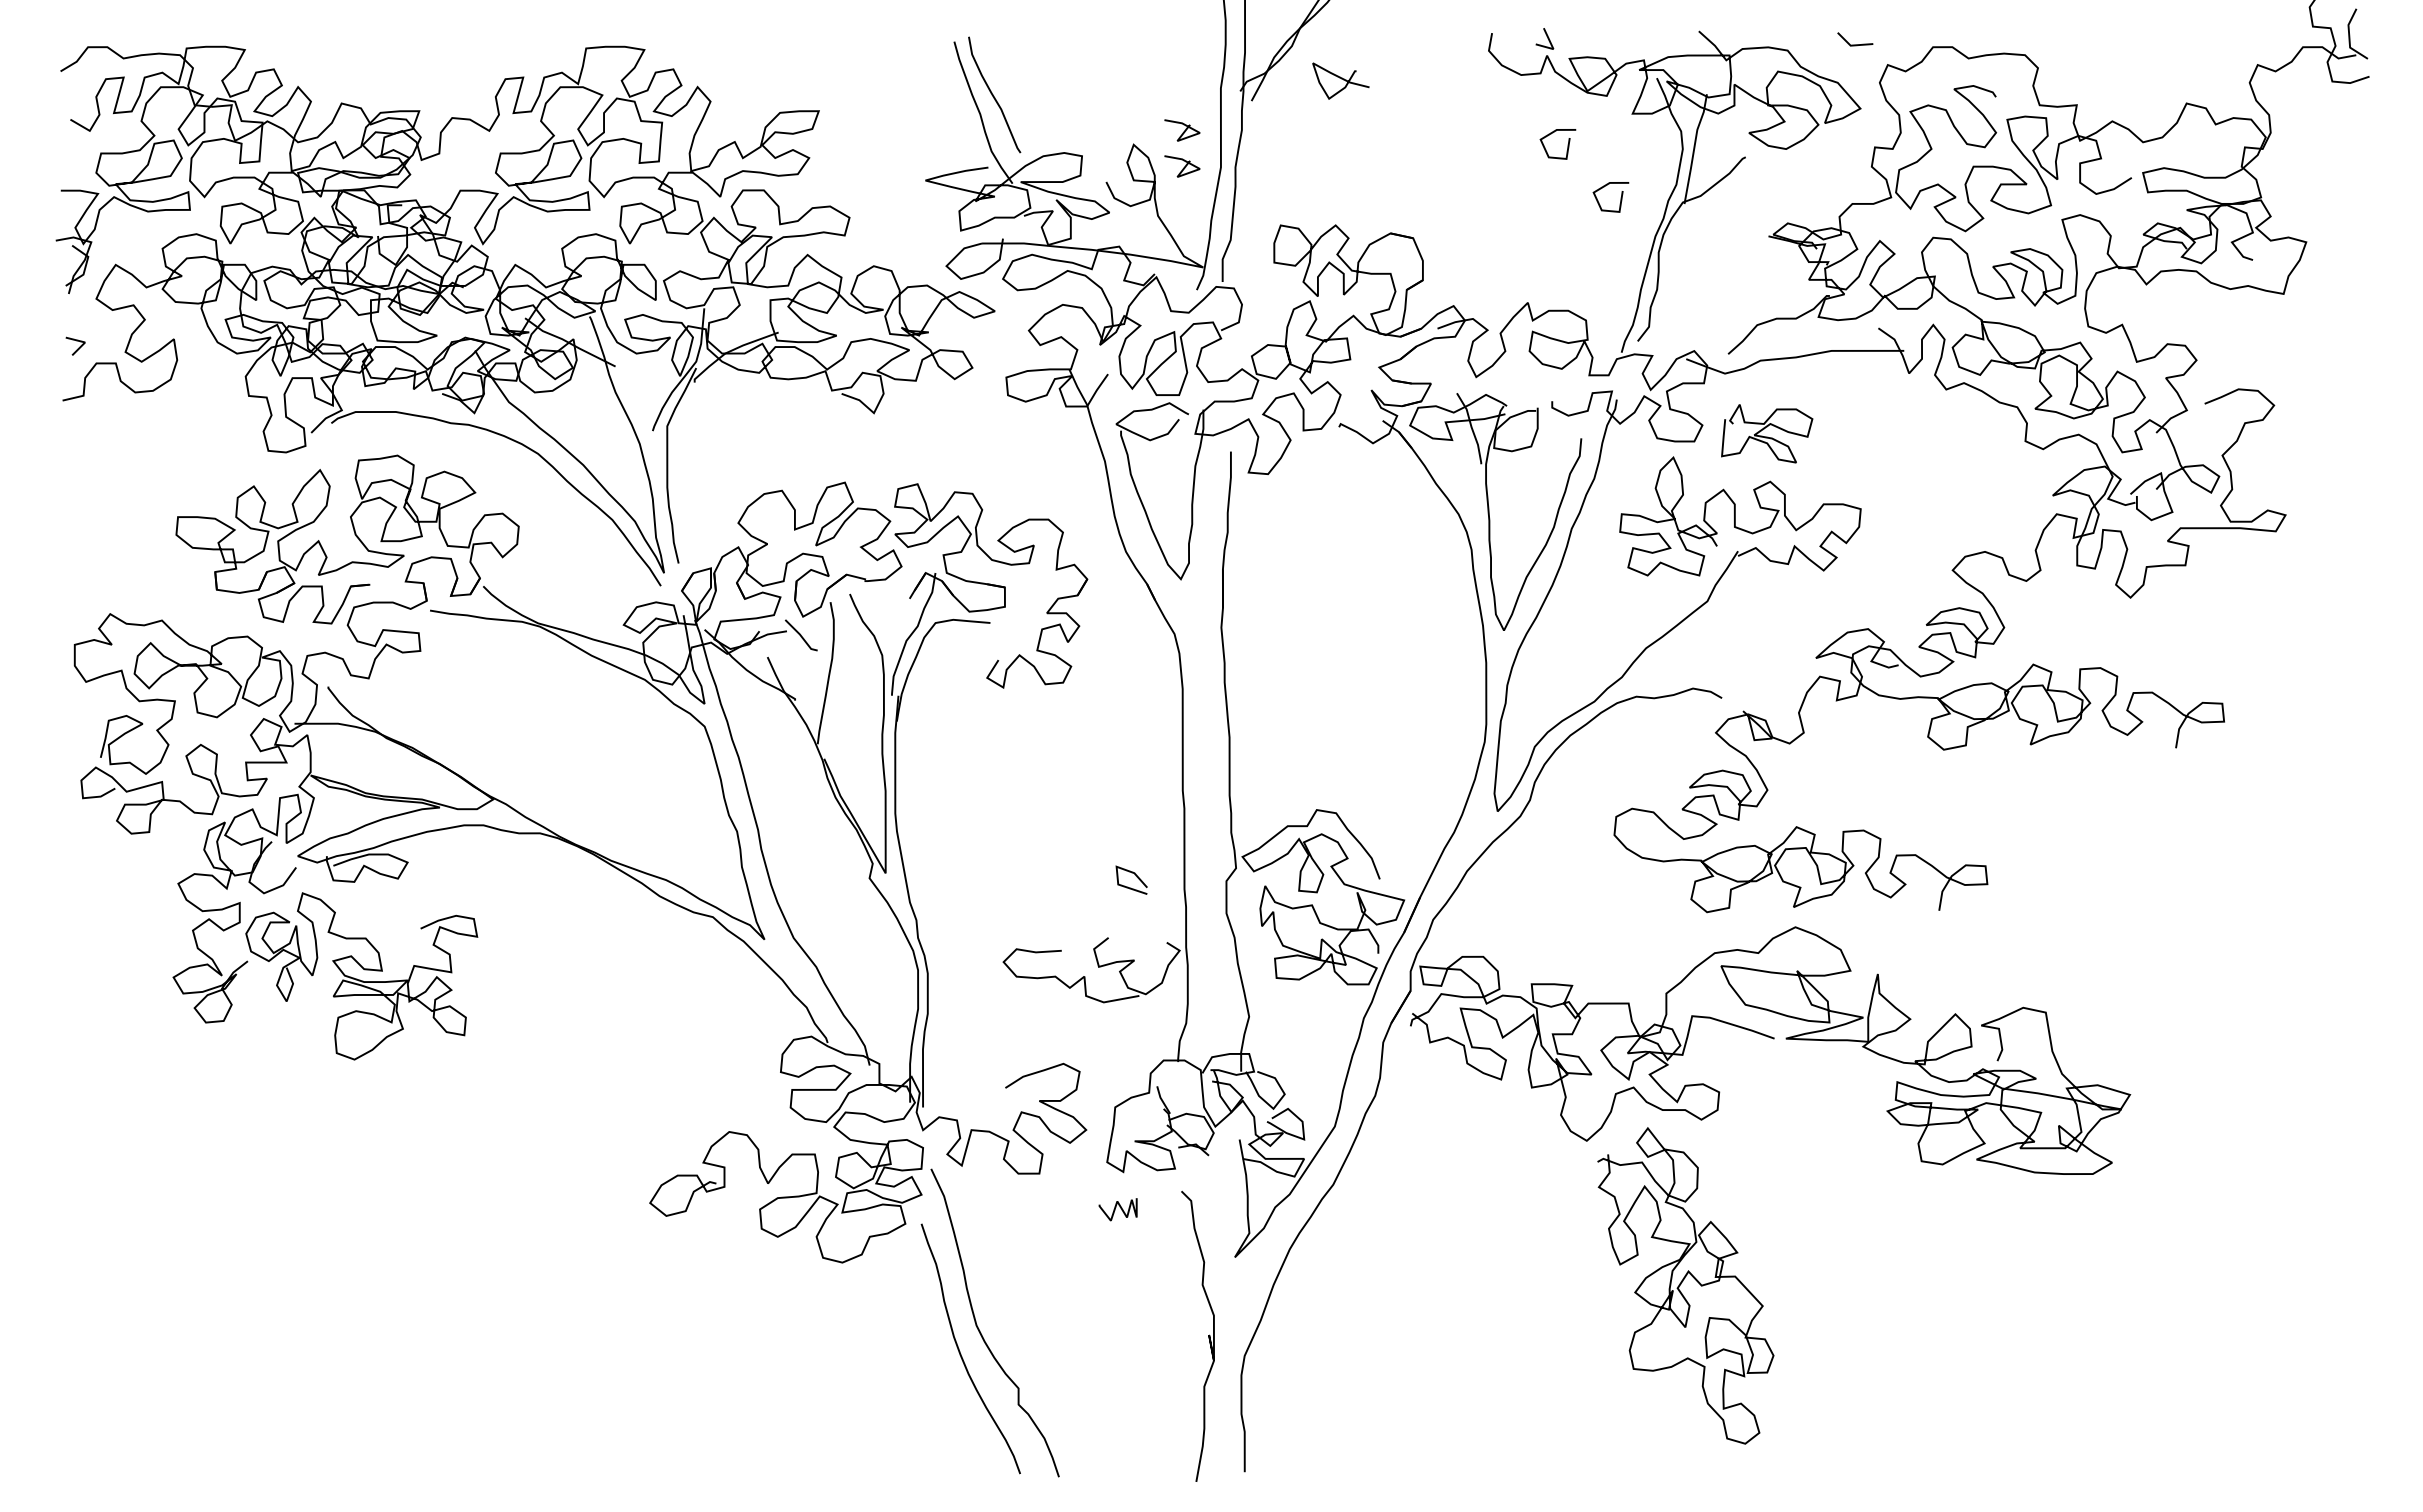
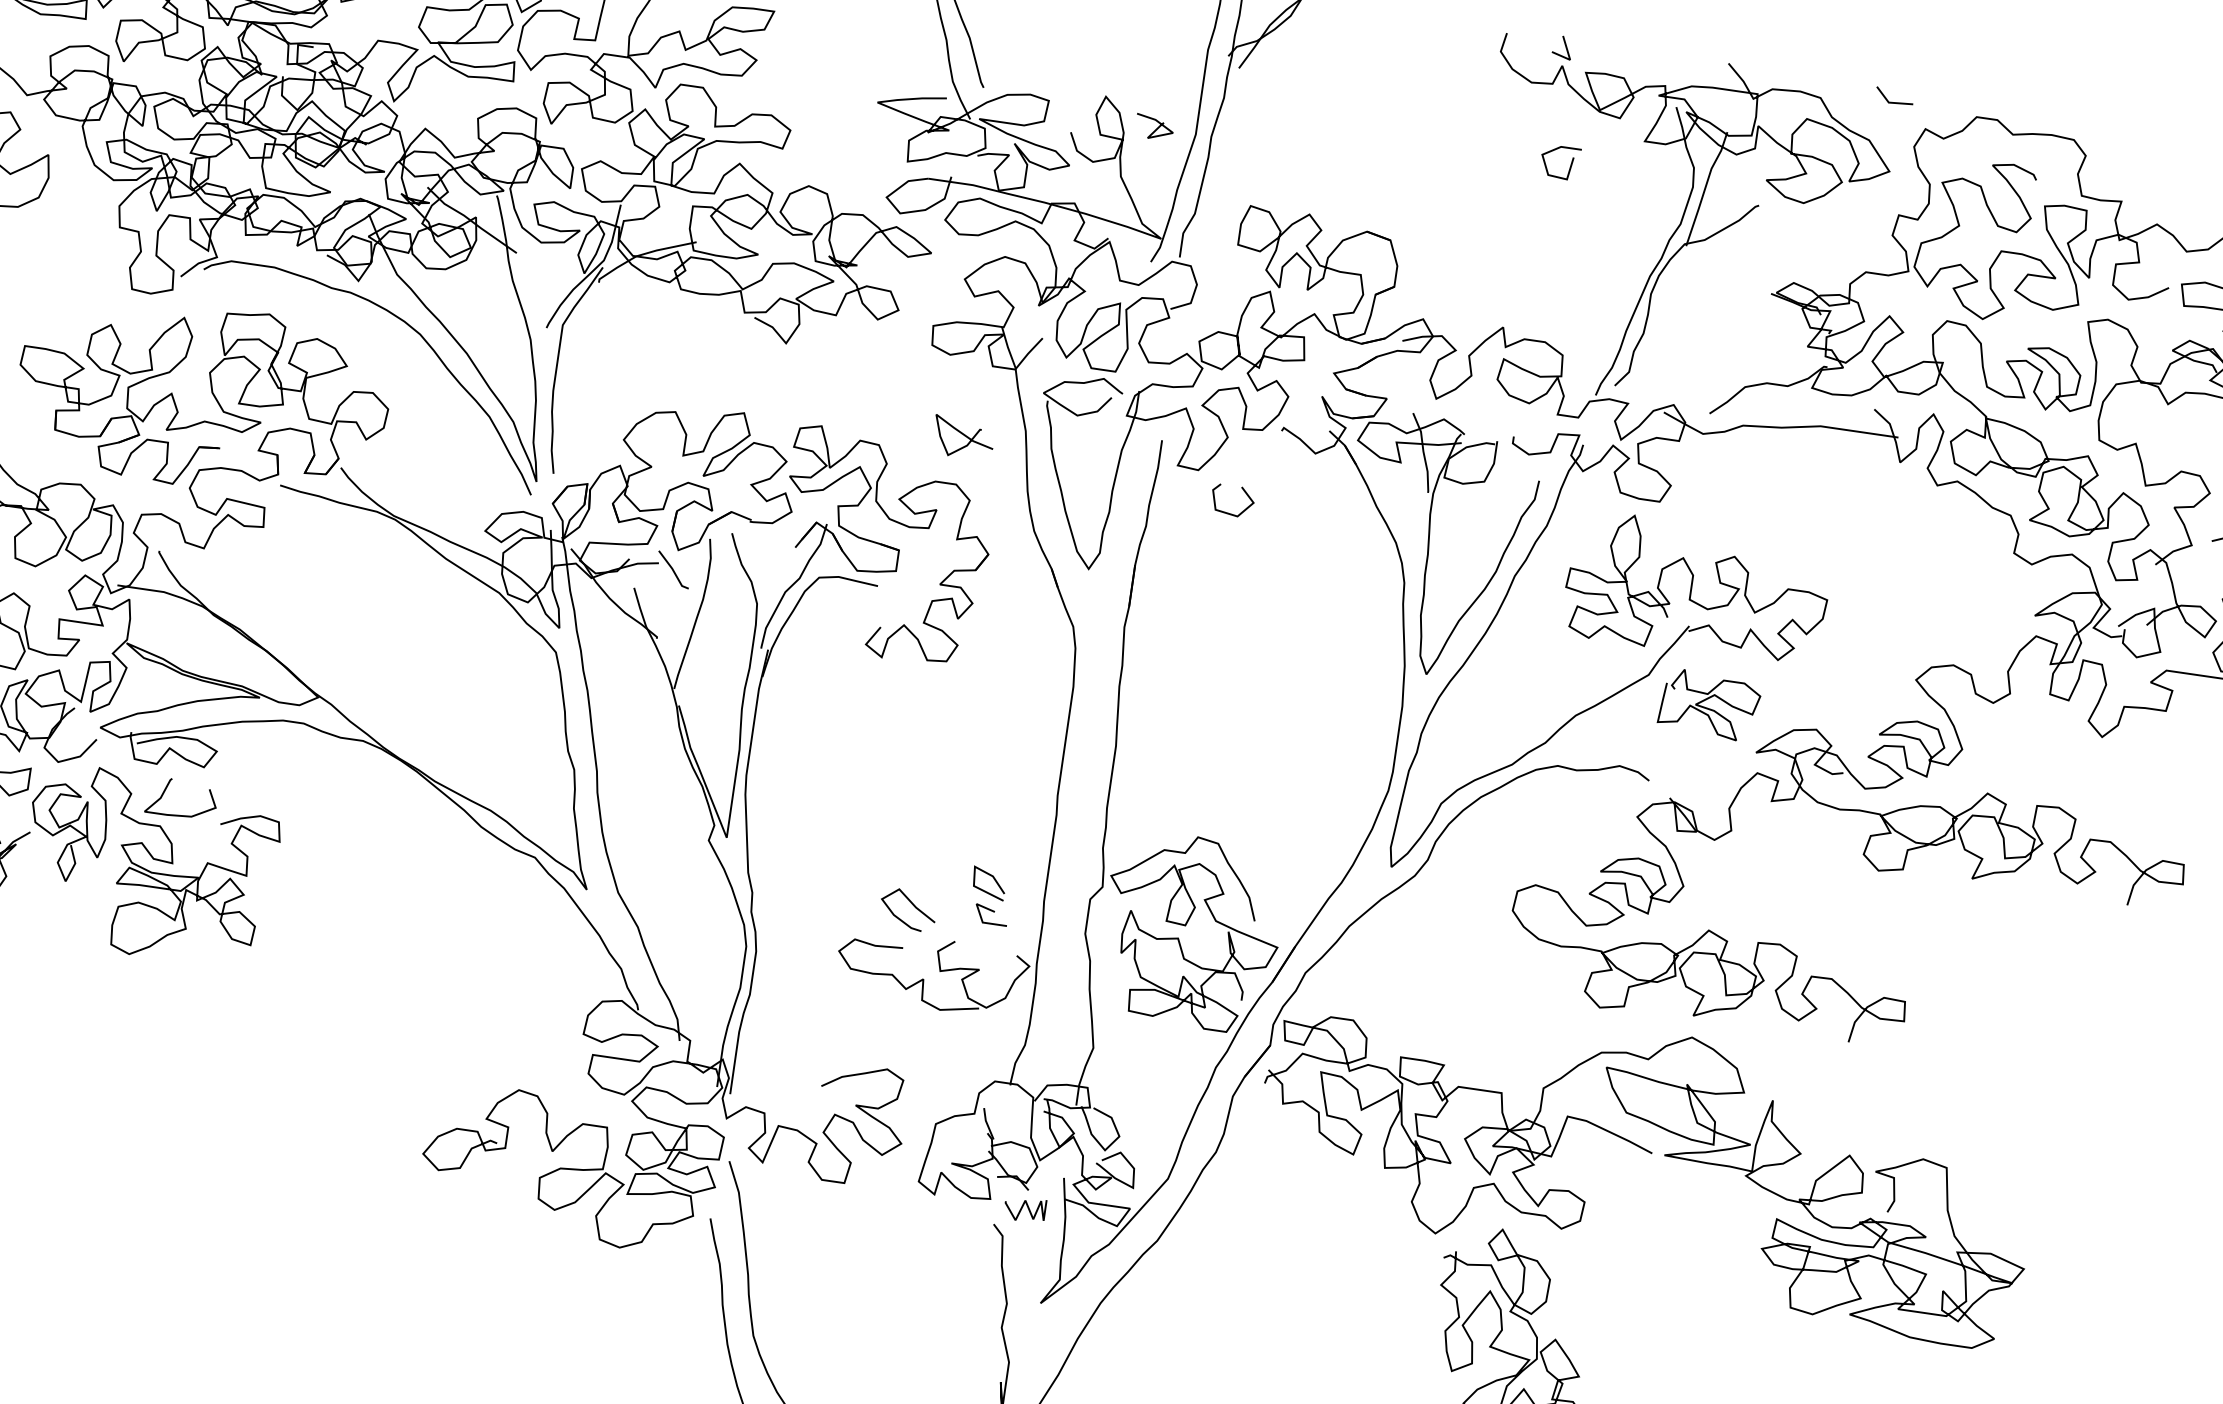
curve: (1341, 79) -> (964, 436), moved
curve: (1183, 131) -> (1161, 90), removed
curve: (1620, 197) -> (1618, 229), removed
curve: (1767, 436) -> (1709, 708), moved
curve: (1300, 508) -> (1227, 512), added
line: (1137, 905) -> (991, 911), added
curve: (1064, 910) -> (912, 905), added
curve: (382, 925) -> (180, 814), added
curve: (1115, 1209) -> (1022, 1208), moved

